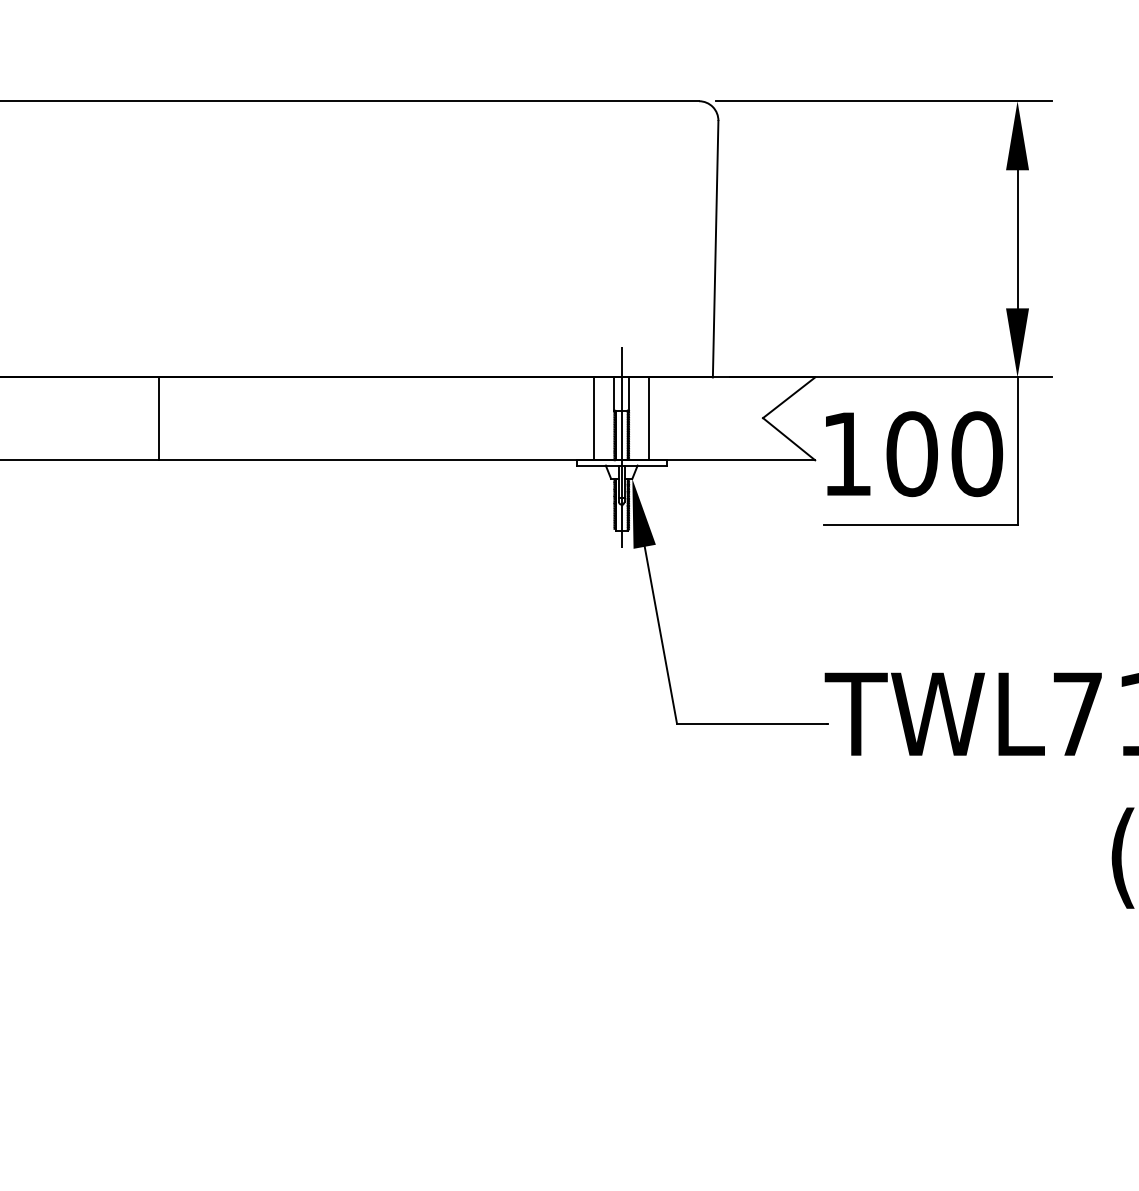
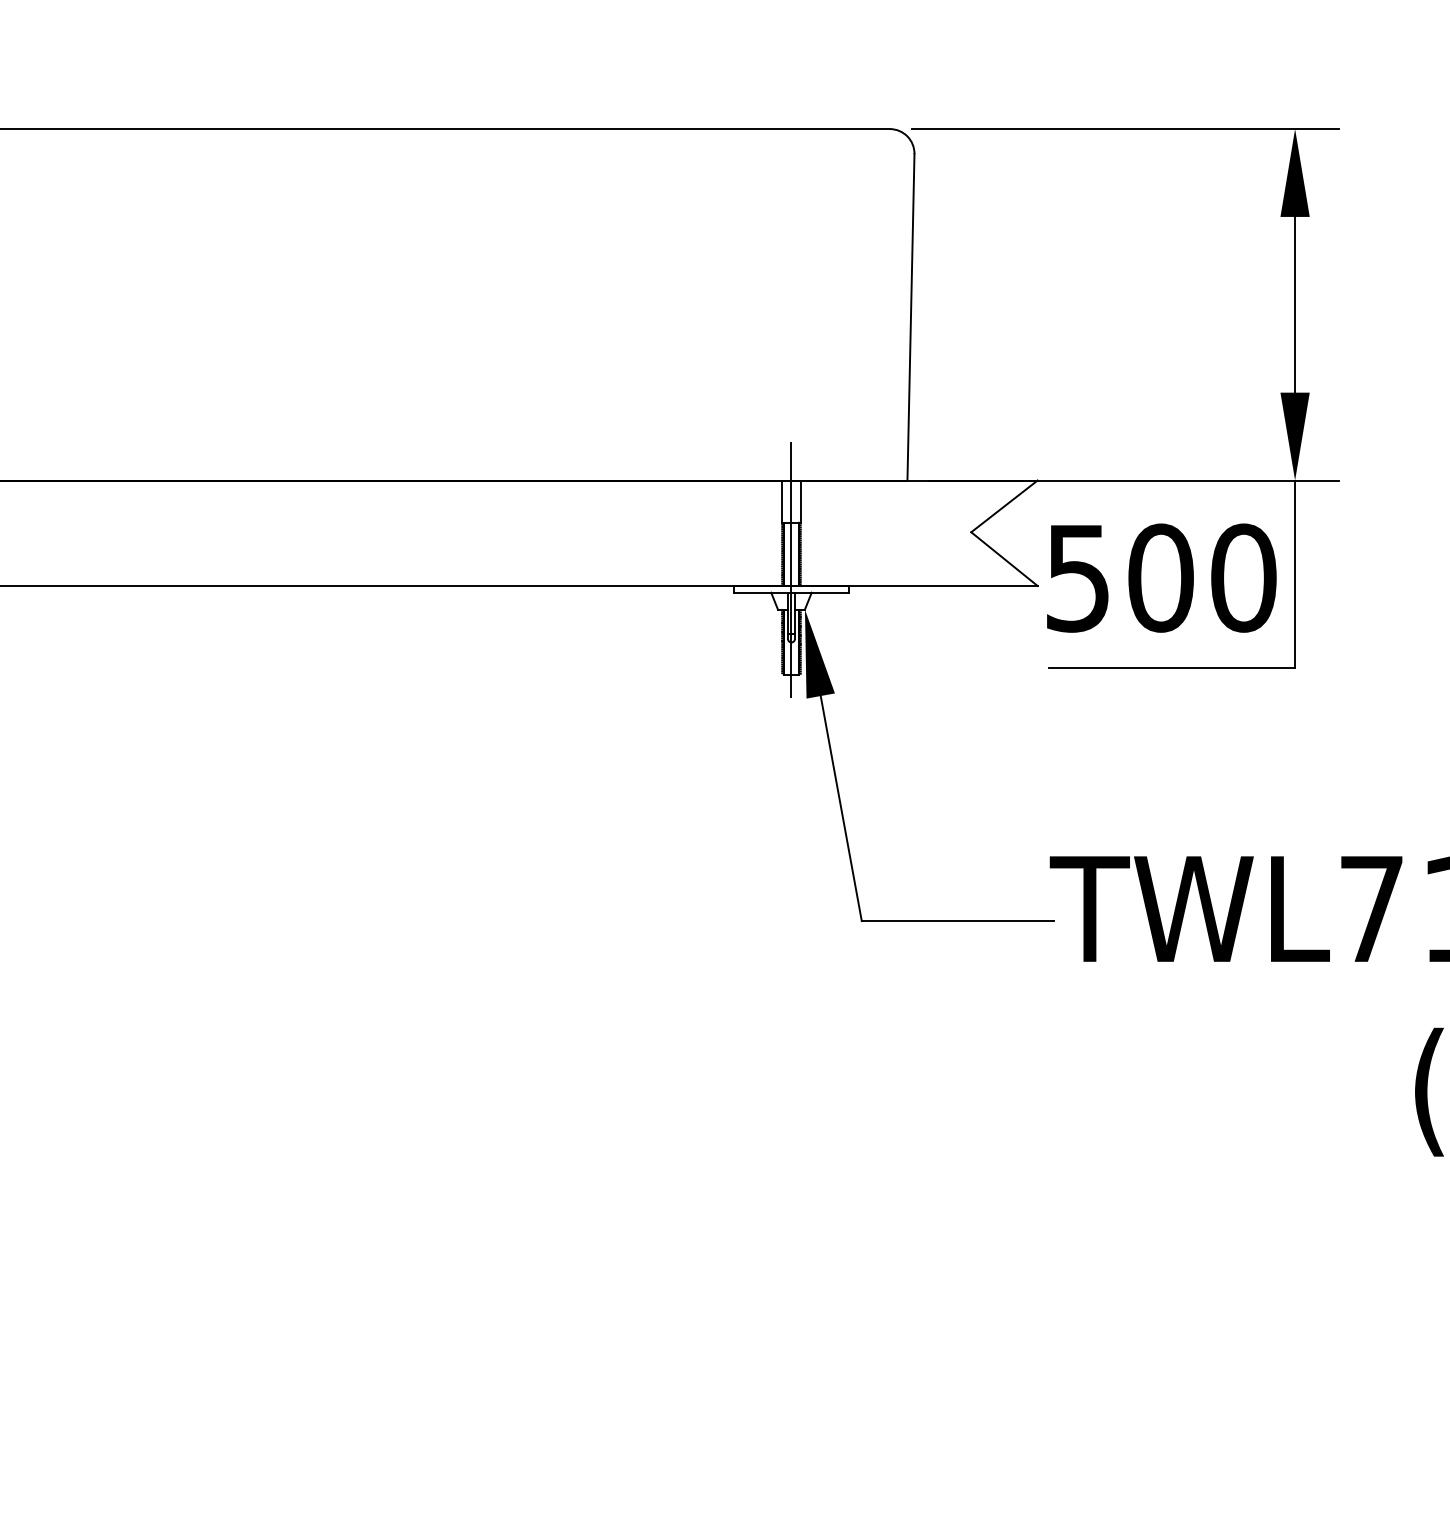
line: (158, 418) -> (202, 532), removed
line: (594, 418) -> (756, 532), removed
line: (649, 418) -> (826, 532), removed
text: (846, 454) -> (1077, 578), 100 -> 500

